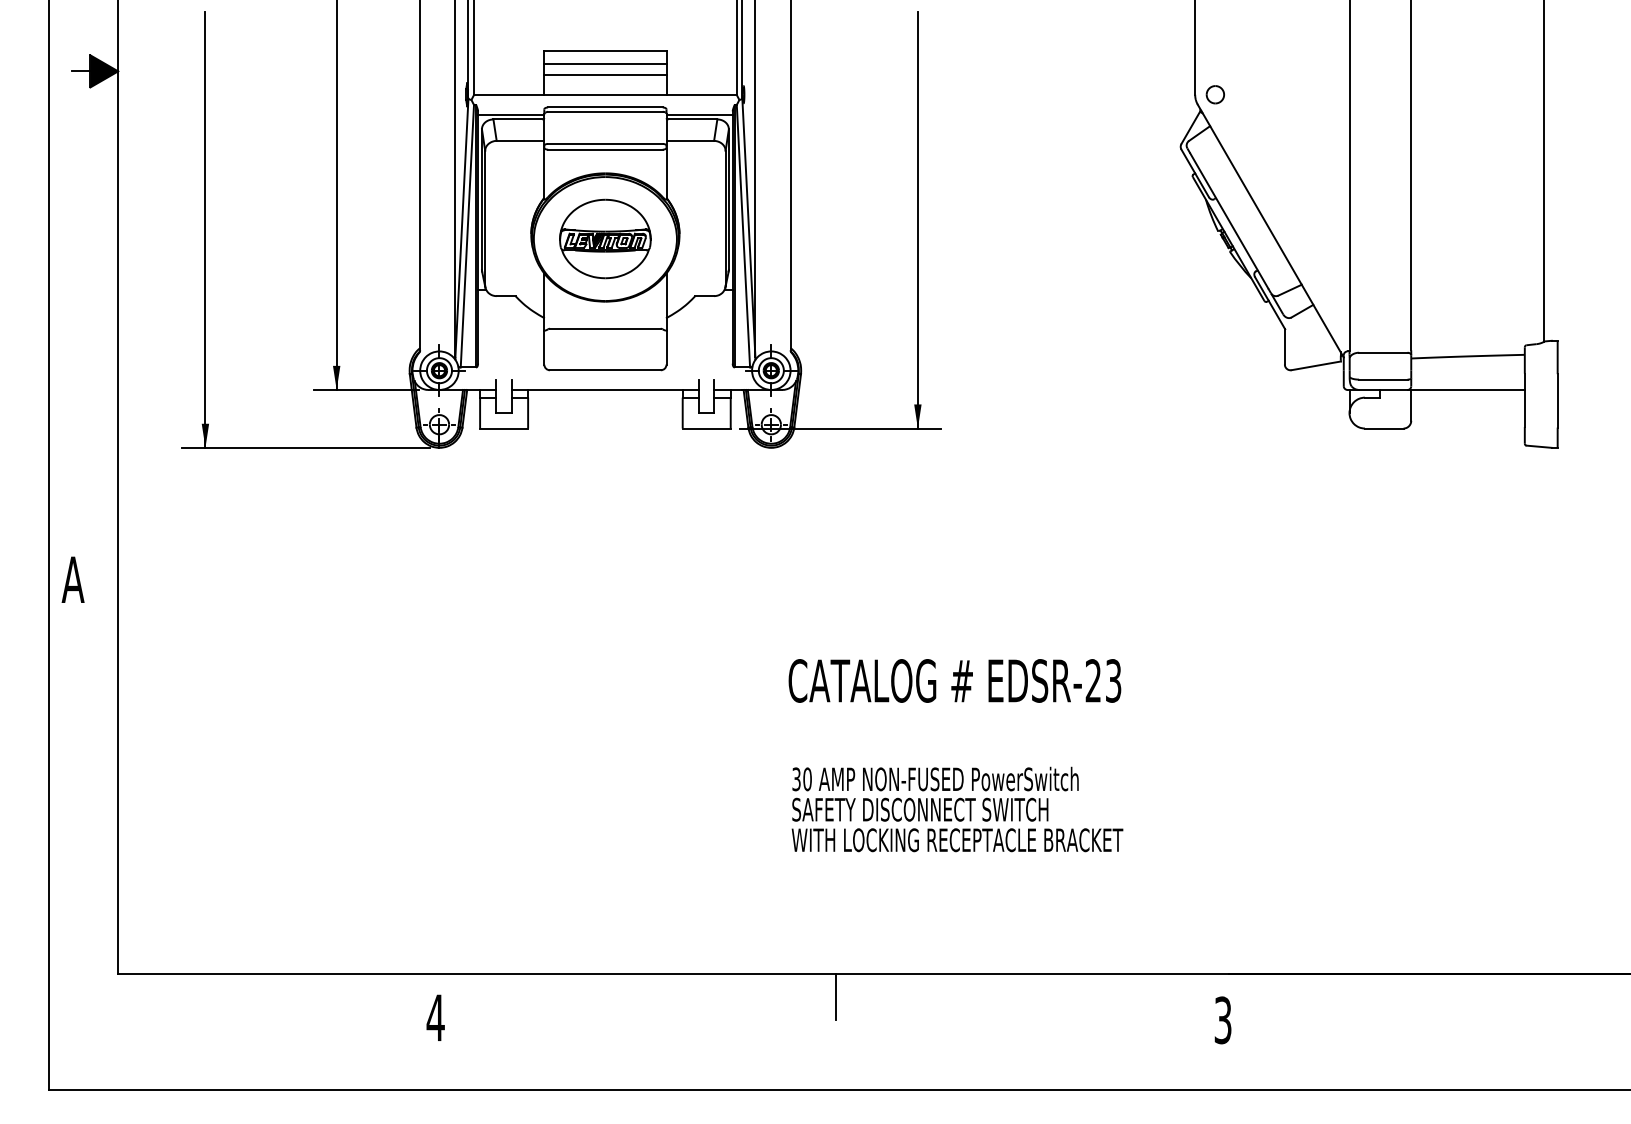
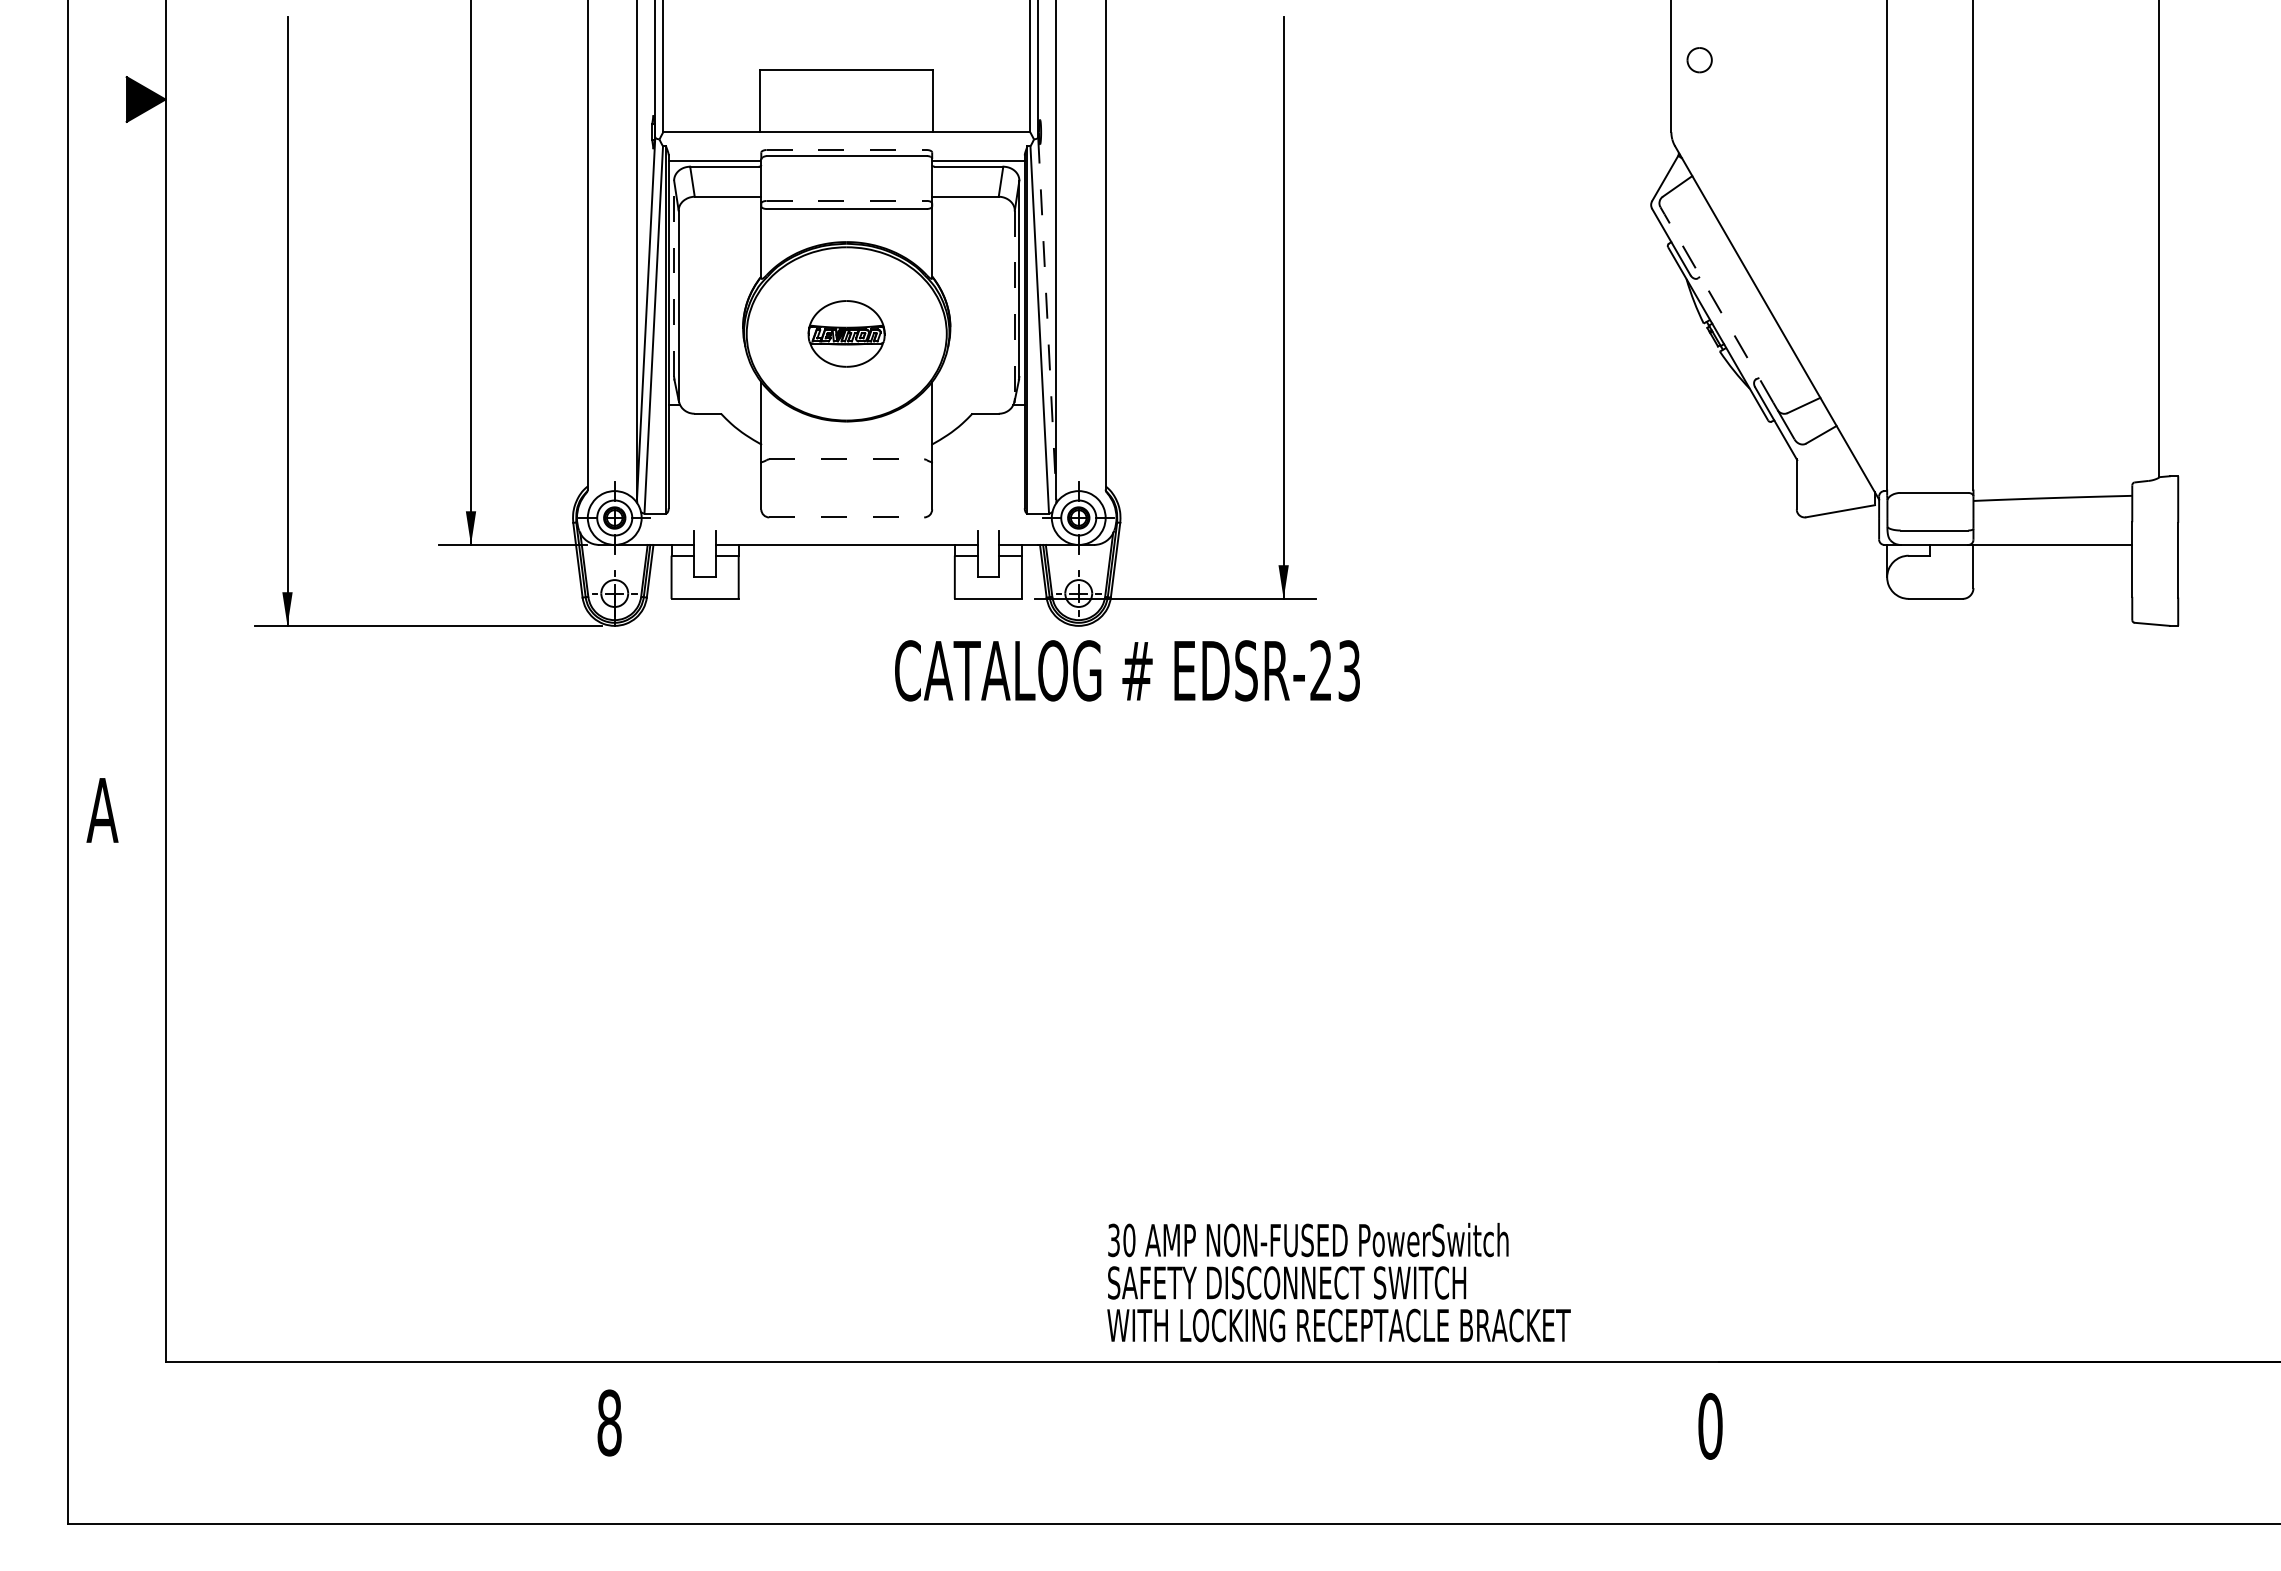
line: (605, 64) -> (846, 89), removed
line: (80, 71) -> (113, 99), removed
line: (605, 74) -> (846, 103), removed
part: (1215, 94) -> (1699, 60), moved
line: (605, 107) -> (847, 150), solid -> dashed
line: (605, 143) -> (847, 200), solid -> dashed
line: (482, 199) -> (674, 278), solid -> dashed
line: (725, 218) -> (1014, 305), solid -> dashed
line: (1228, 220) -> (1718, 308), solid -> dashed
line: (748, 228) -> (1047, 318), solid -> dashed
part: (605, 238) -> (846, 333), size x0.6
line: (605, 328) -> (847, 459), solid -> dashed
line: (605, 370) -> (847, 517), solid -> dashed
text: (954, 680) -> (1127, 670), moved
text: (957, 809) -> (1338, 1282), moved
line: (835, 996) -> (1168, 1393), removed
text: (435, 1017) -> (609, 1422), 4 -> 8
text: (1223, 1020) -> (1710, 1426), 3 -> 0

